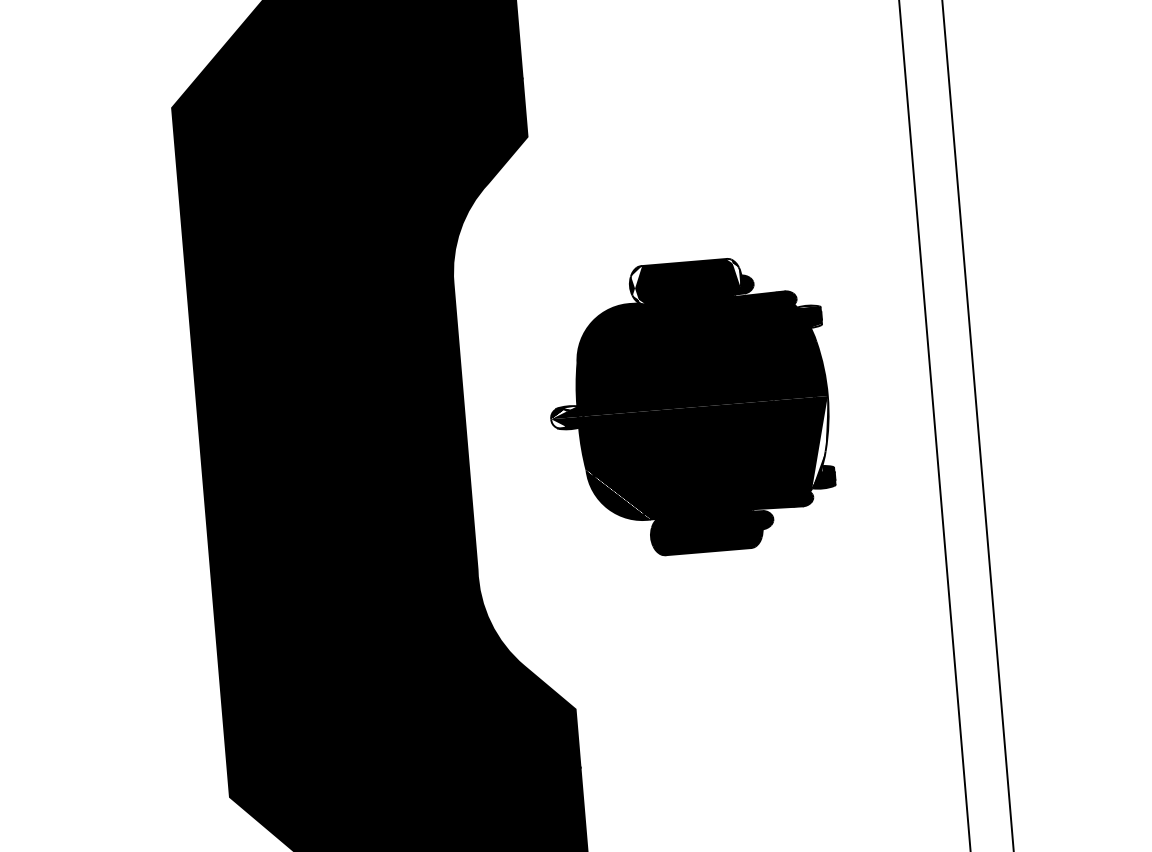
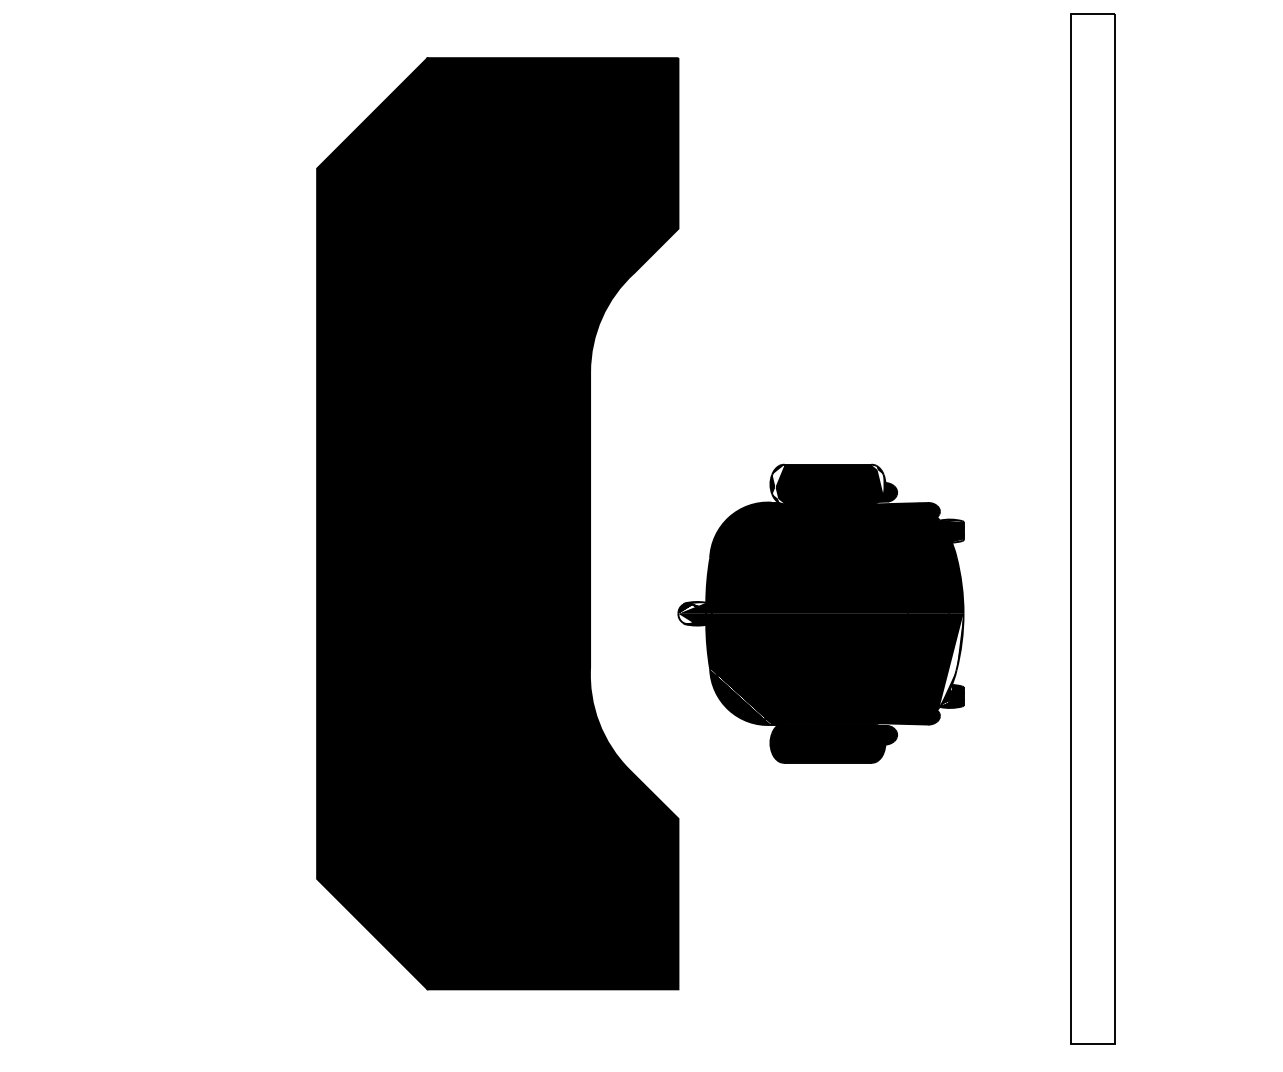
part: (689, 407) -> (820, 613), moved

